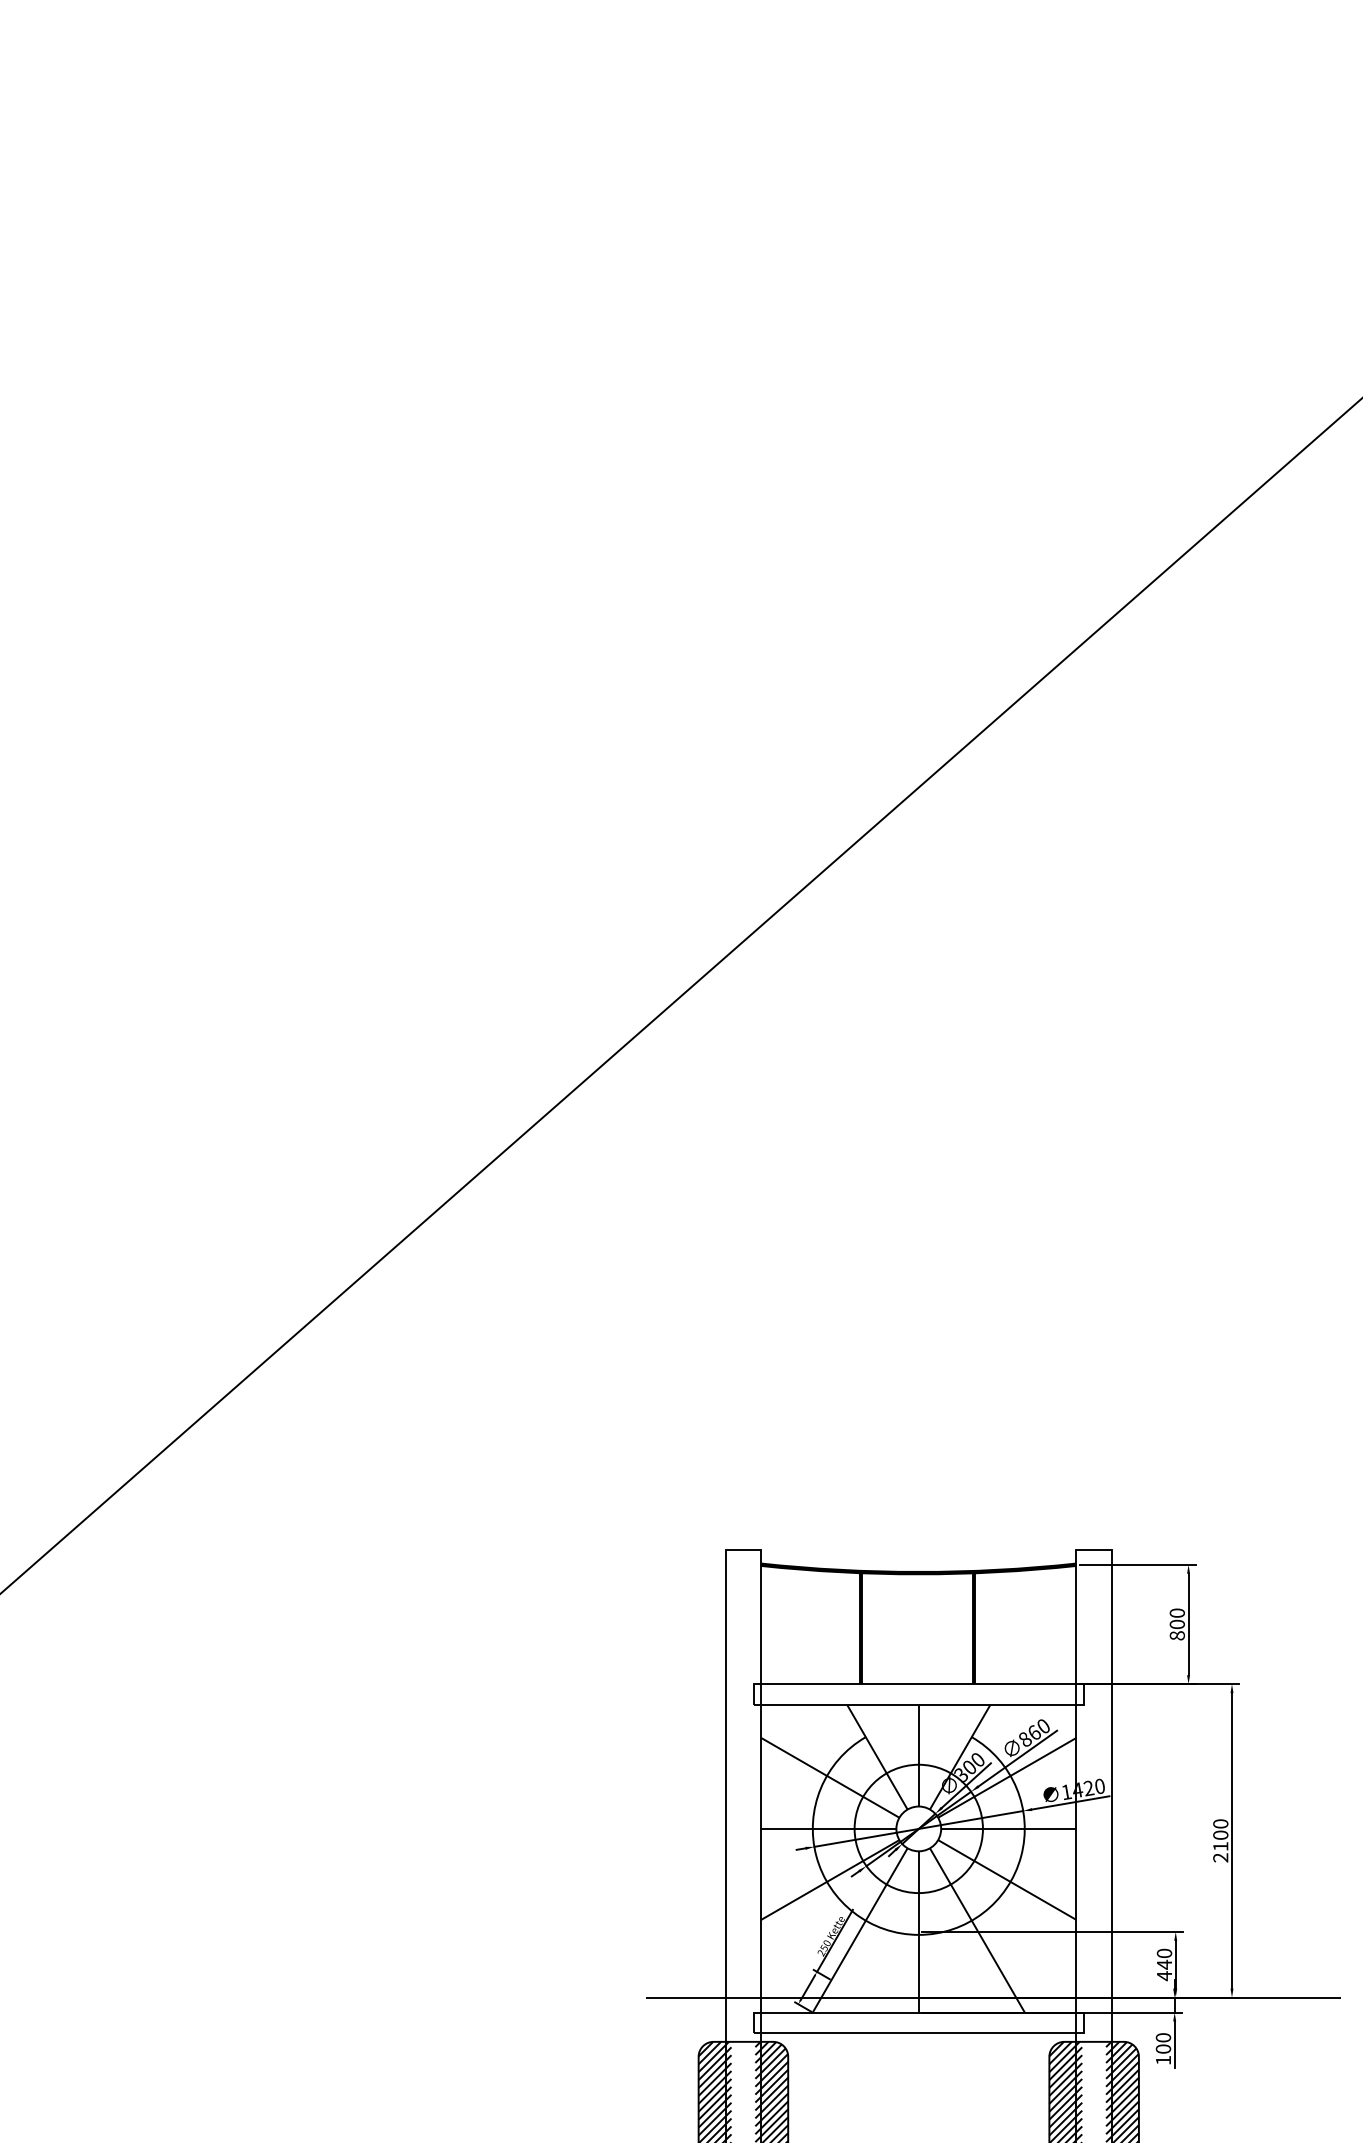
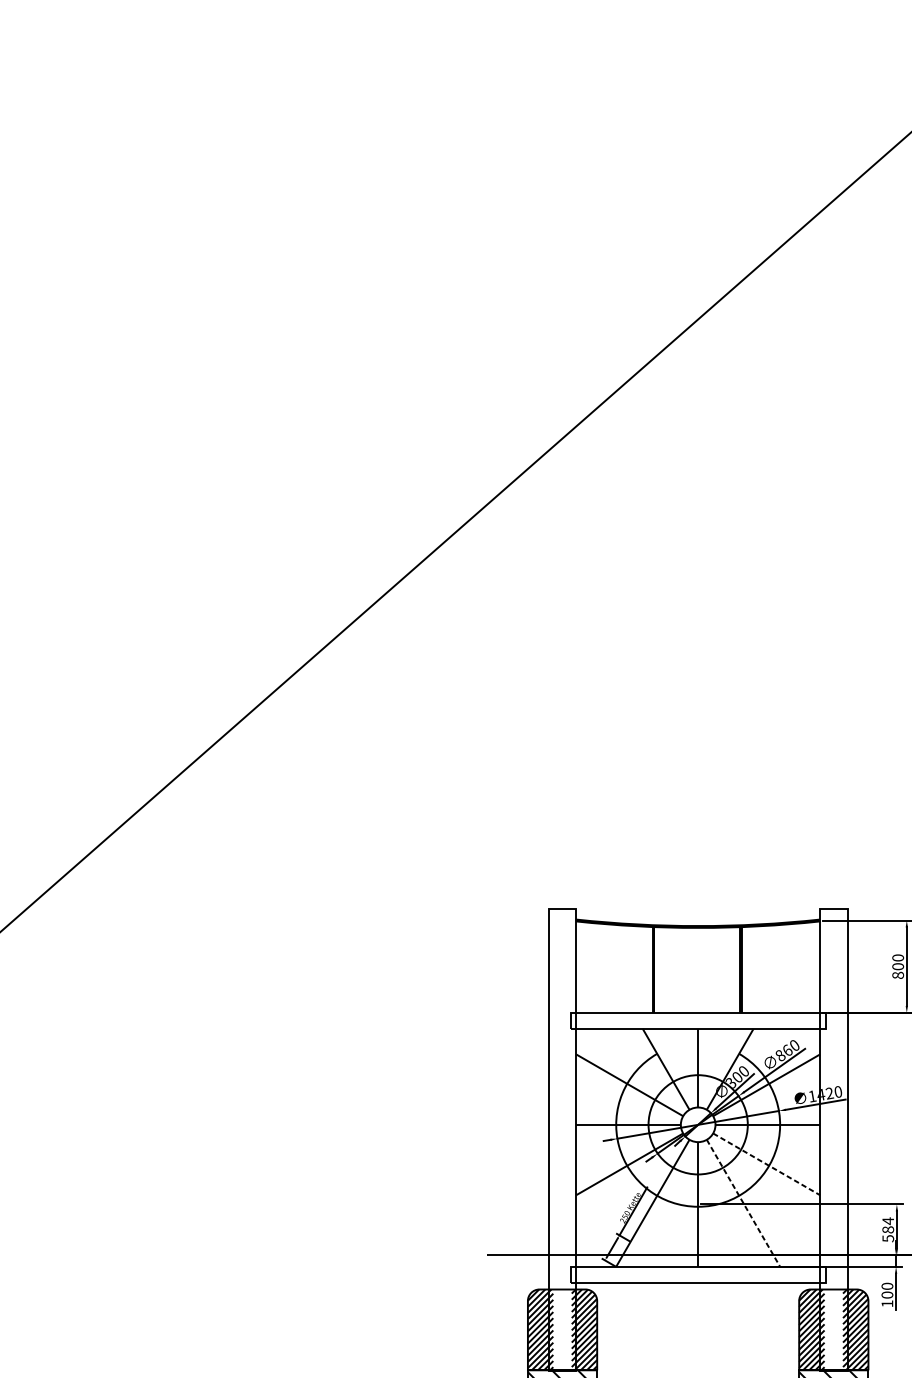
line: (1007, 1879) -> (766, 1163), solid -> dashed
line: (977, 1930) -> (743, 1203), solid -> dashed
text: (1164, 1964) -> (888, 1229), 440 -> 584

